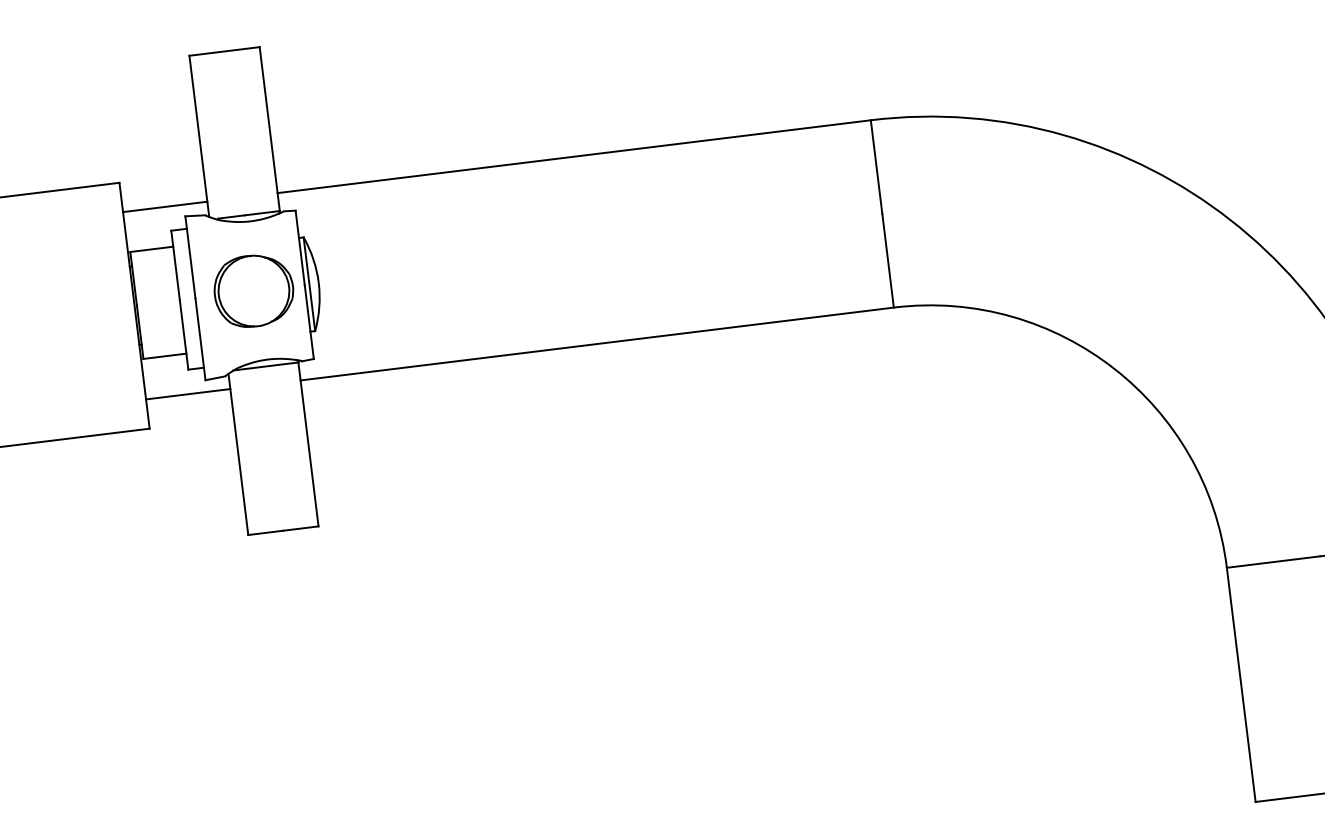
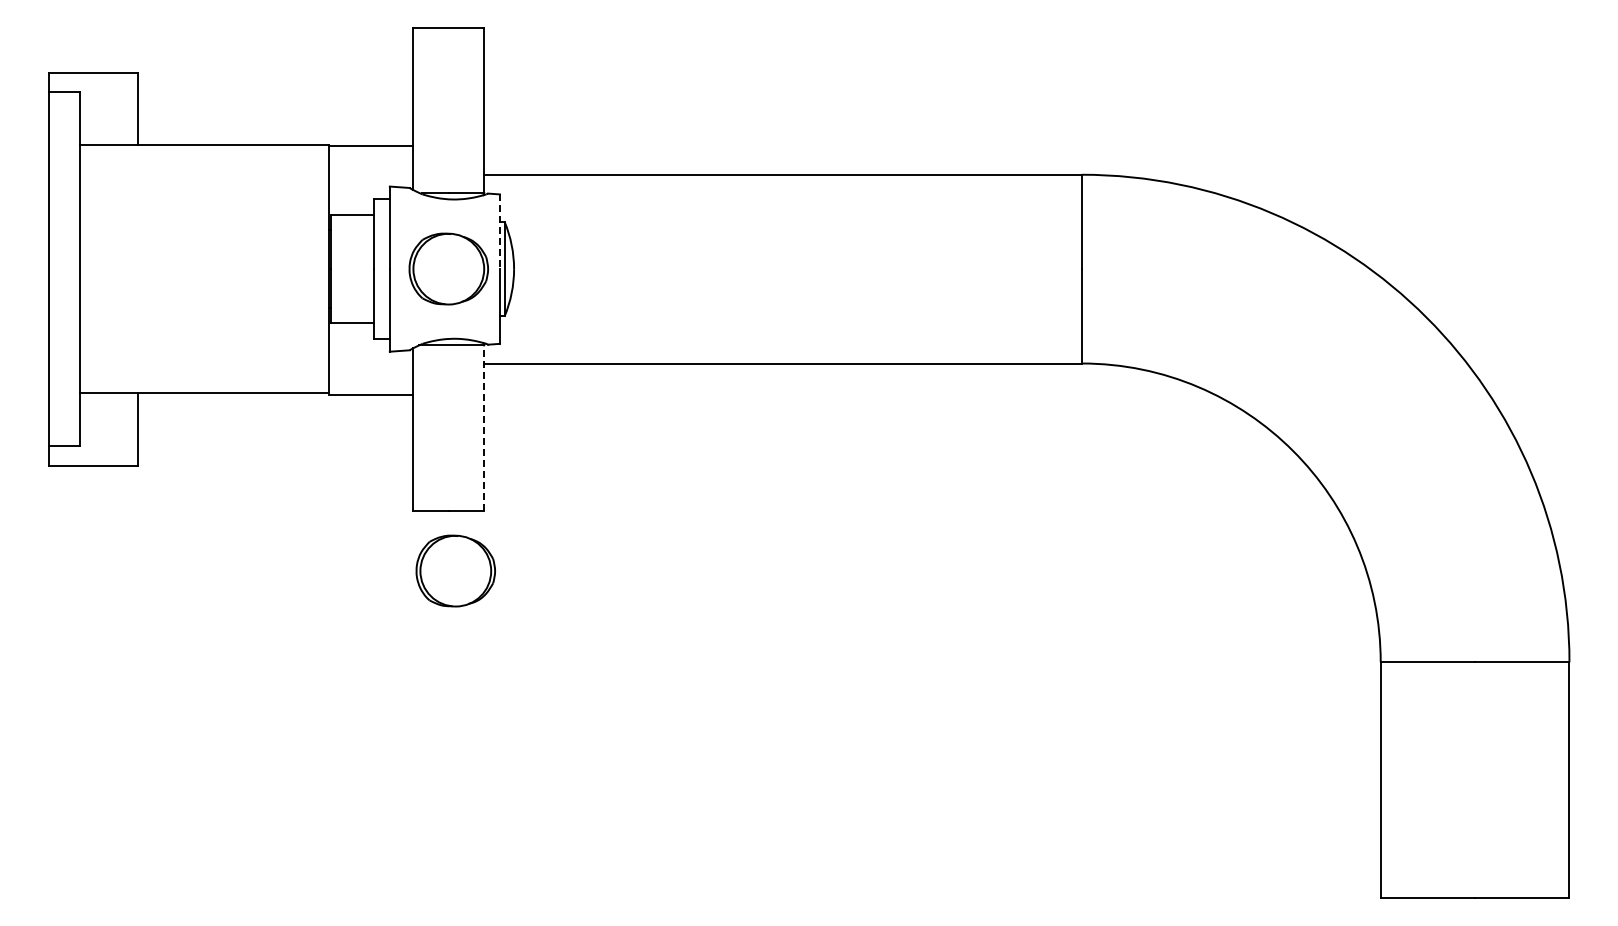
line: (164, 206) -> (370, 145), moved
line: (299, 248) -> (499, 232), solid -> dashed
line: (187, 394) -> (370, 394), moved
line: (308, 444) -> (484, 428), solid -> dashed
part: (297, 589) -> (455, 570), added

